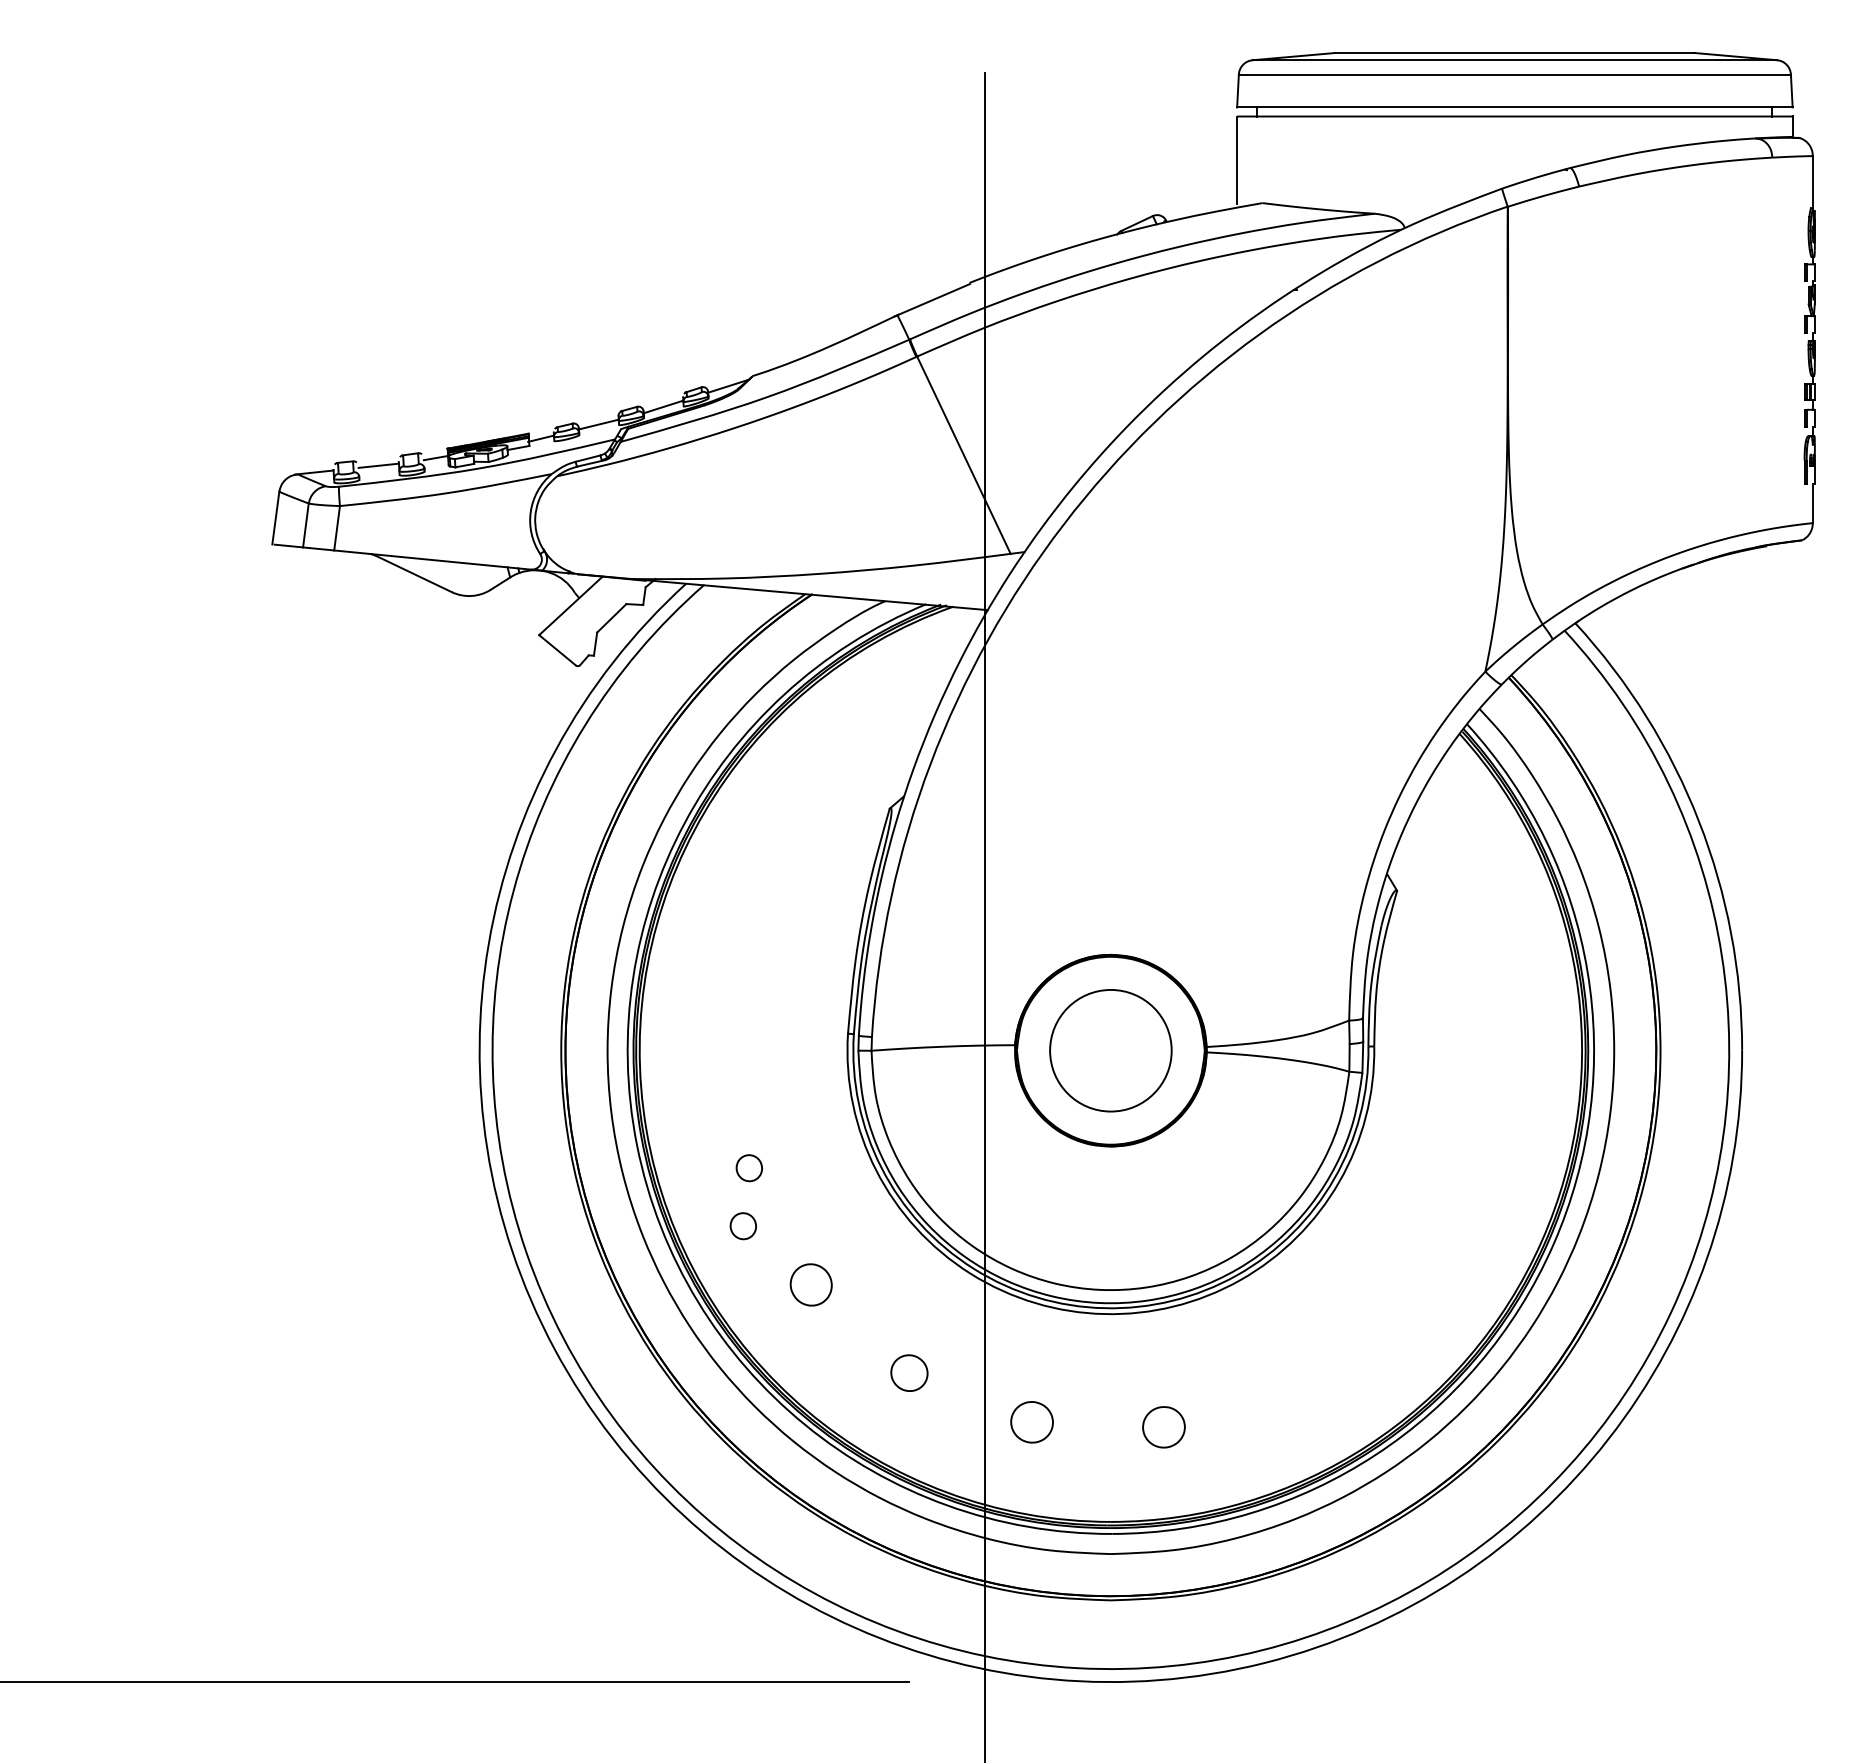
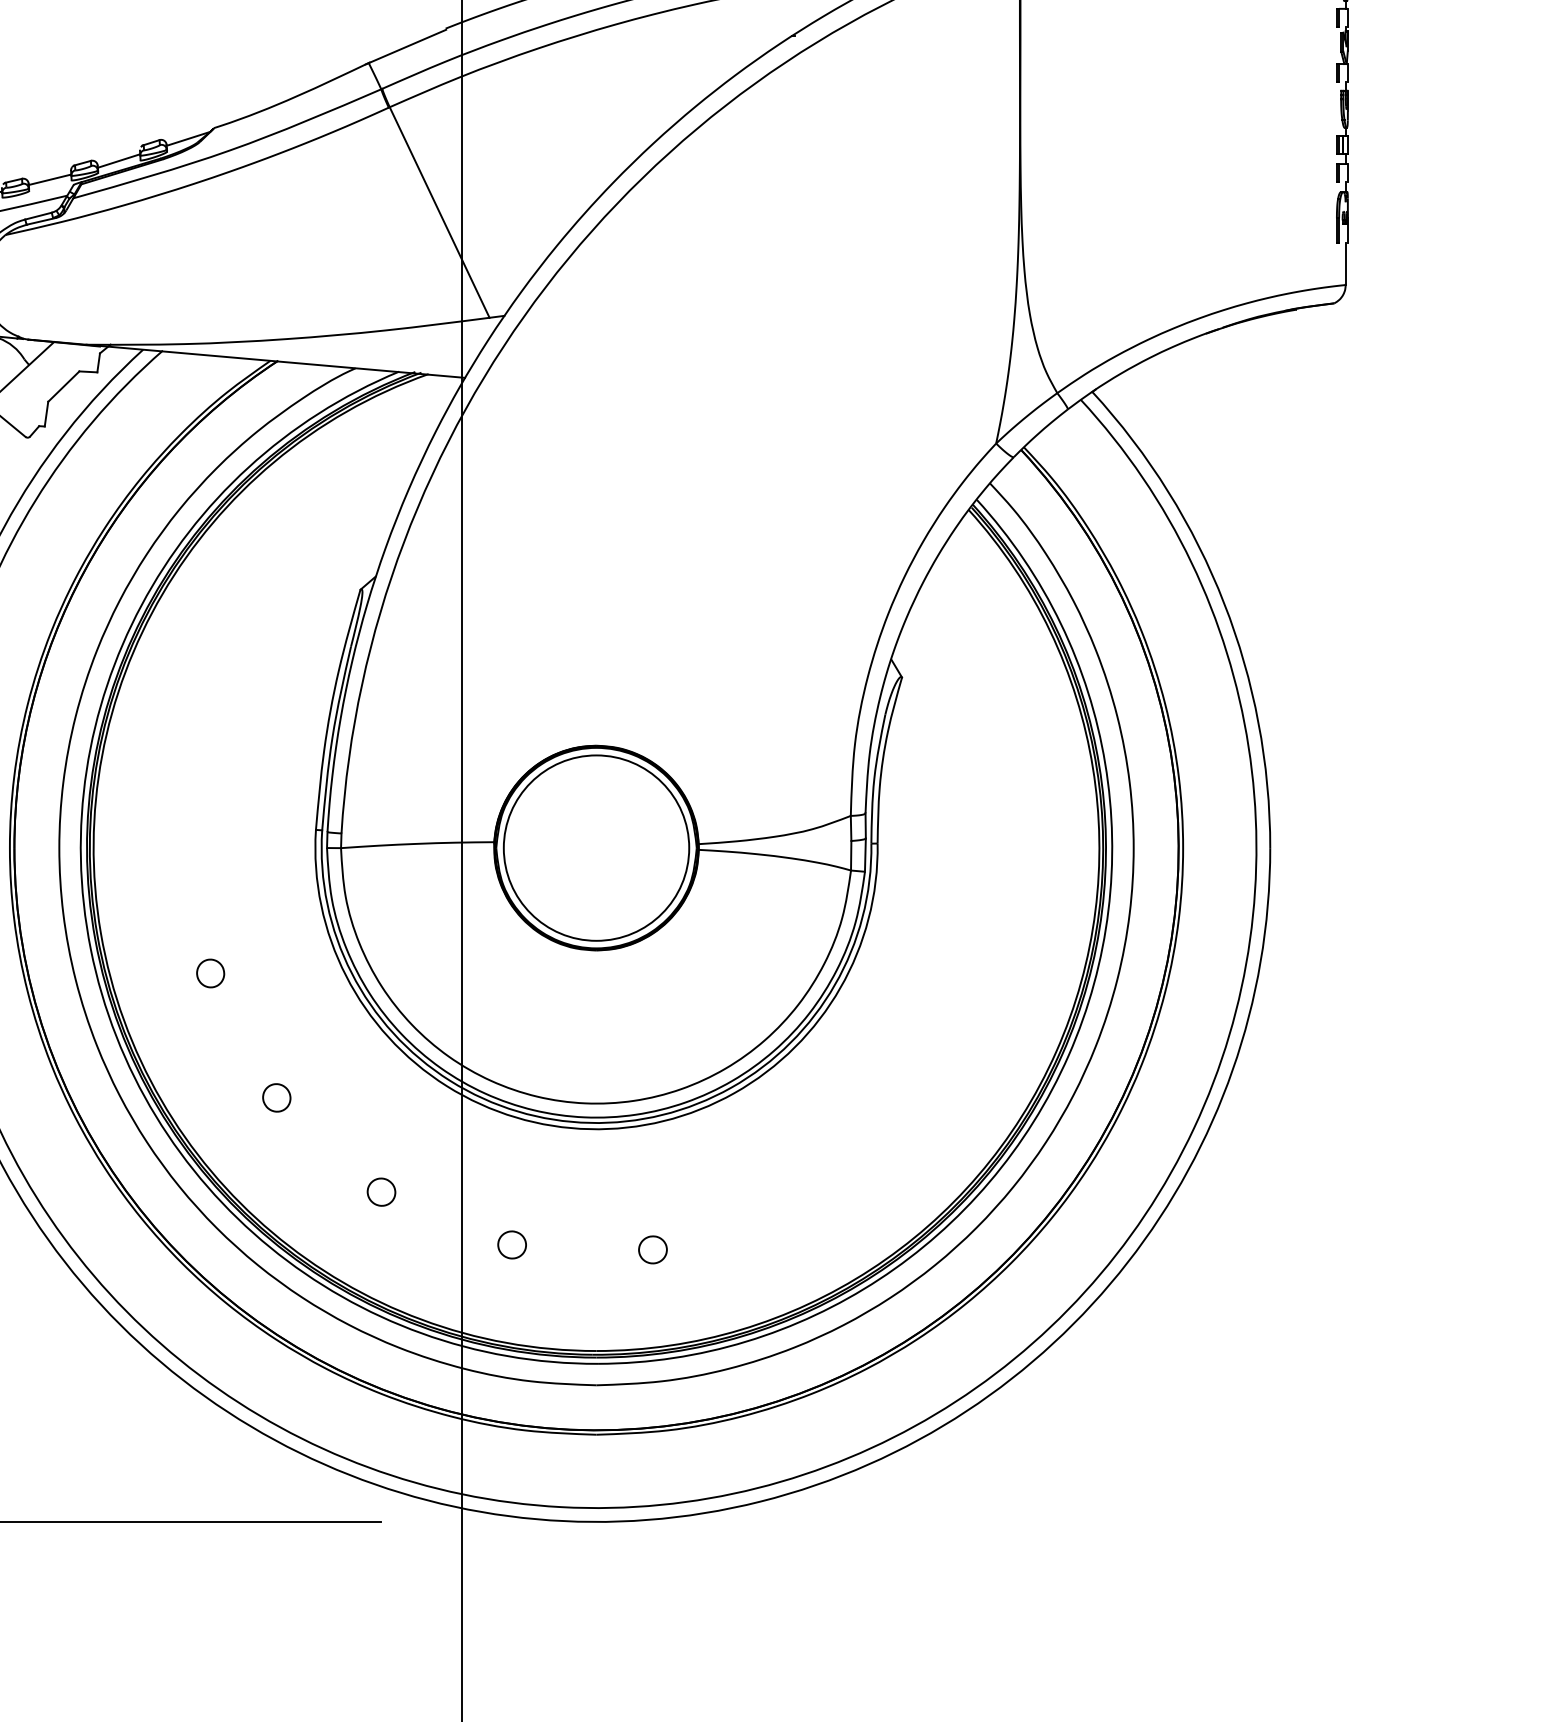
circle: (1110, 1050) -> (596, 847), size x1.43
part: (742, 1226) -> (203, 1035), removed
part: (811, 1284) -> (276, 1097), size x0.62
part: (909, 1372) -> (381, 1191), size x0.71
part: (1031, 1422) -> (511, 1244), size x0.62
part: (1163, 1426) -> (652, 1249), size x0.62

